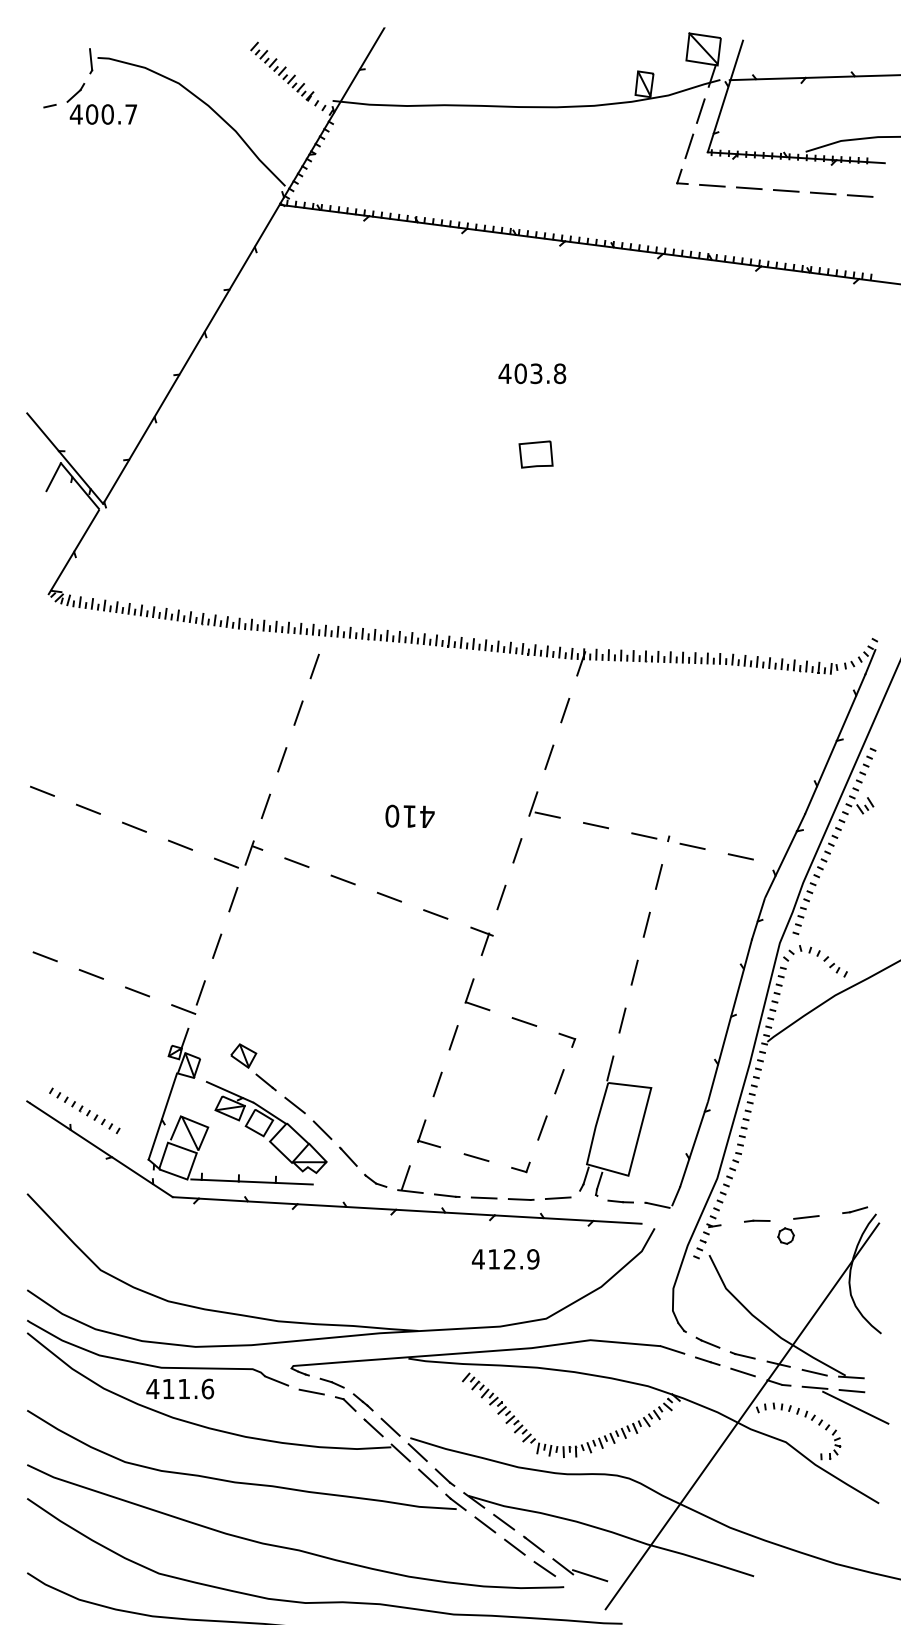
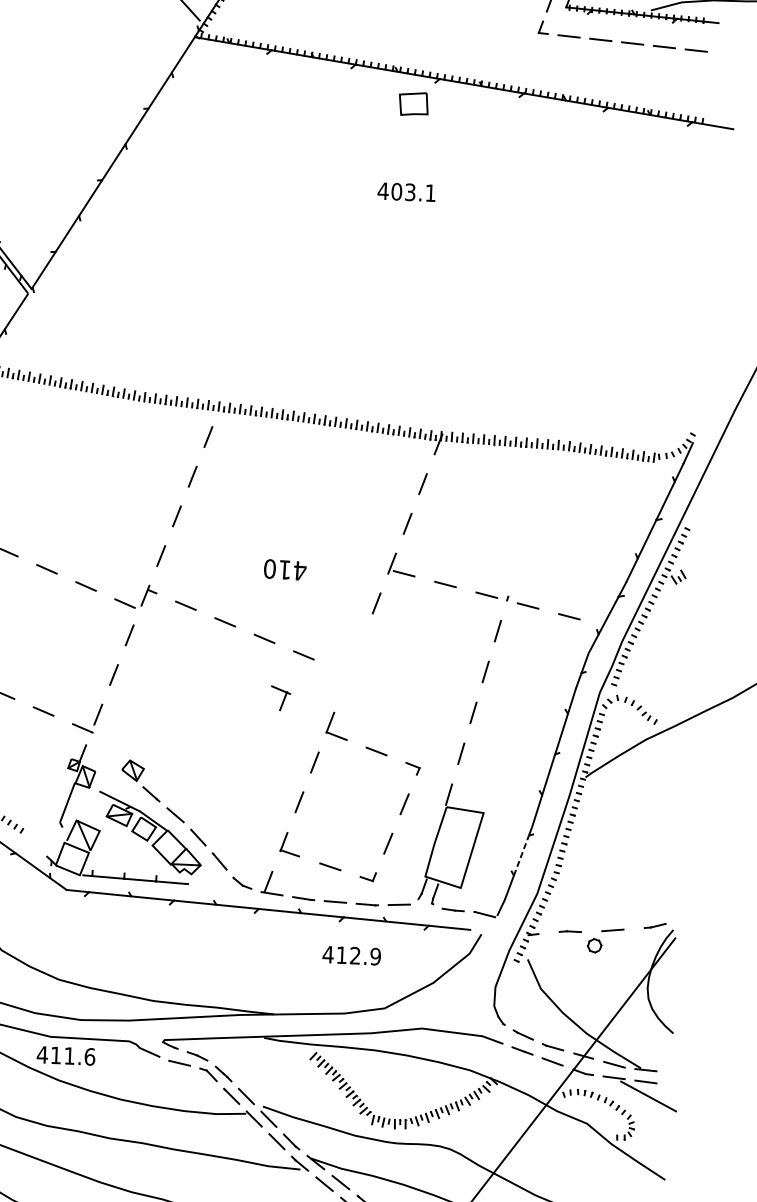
text: (560, 373) -> (431, 192), 403.8 -> 403.1
part: (535, 454) -> (413, 104), moved
line: (501, 897) -> (361, 643), removed
part: (481, 940) -> (280, 697), moved
line: (697, 1135) -> (521, 855), solid -> dashed
line: (154, 1139) -> (52, 839), removed

